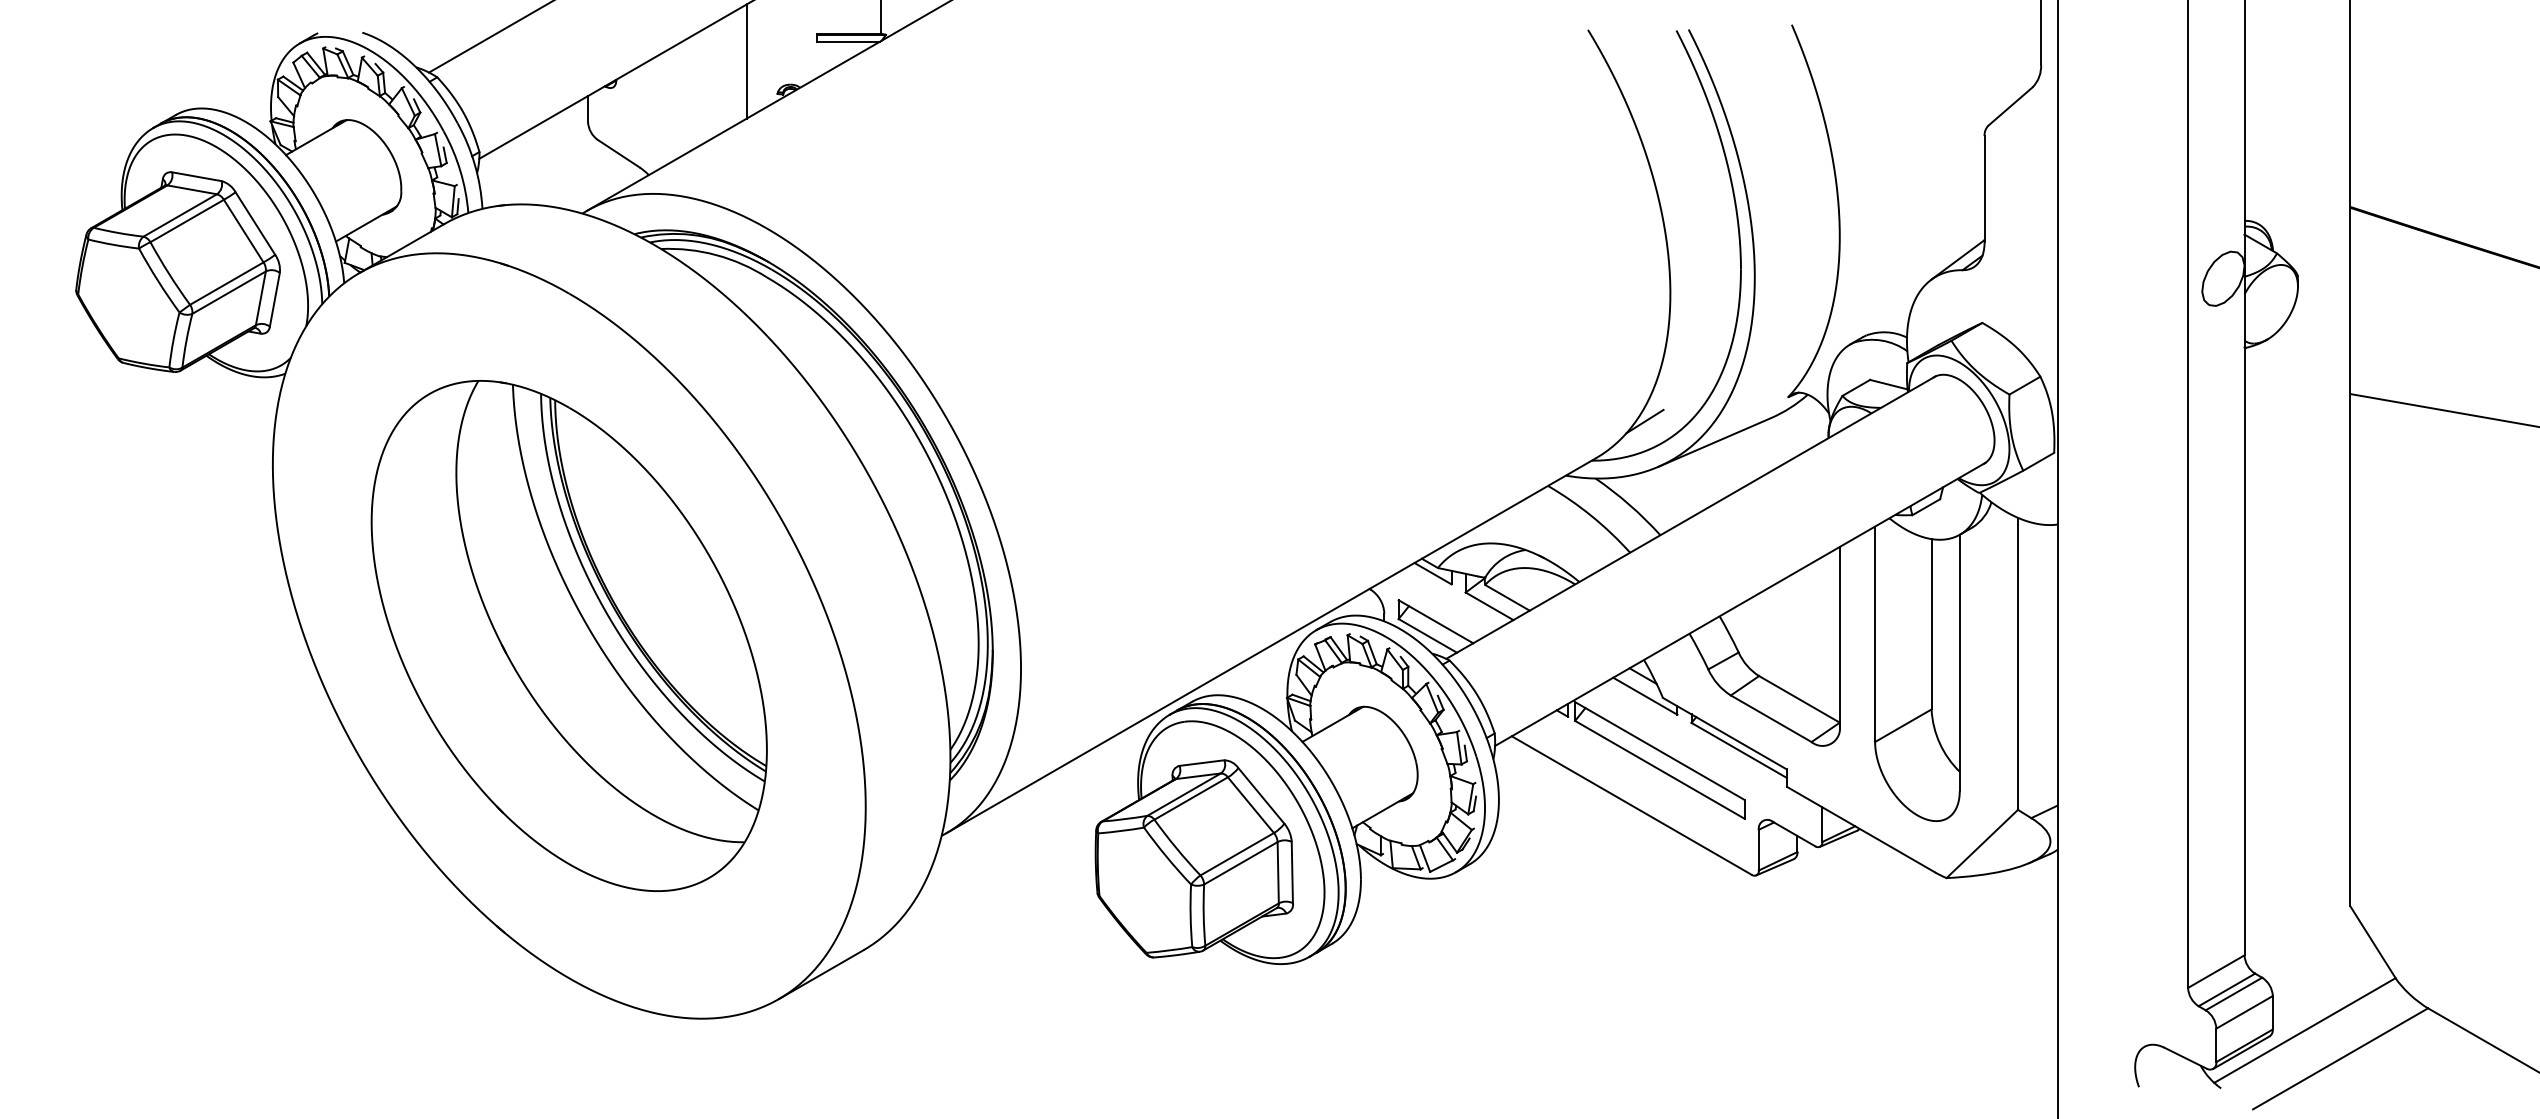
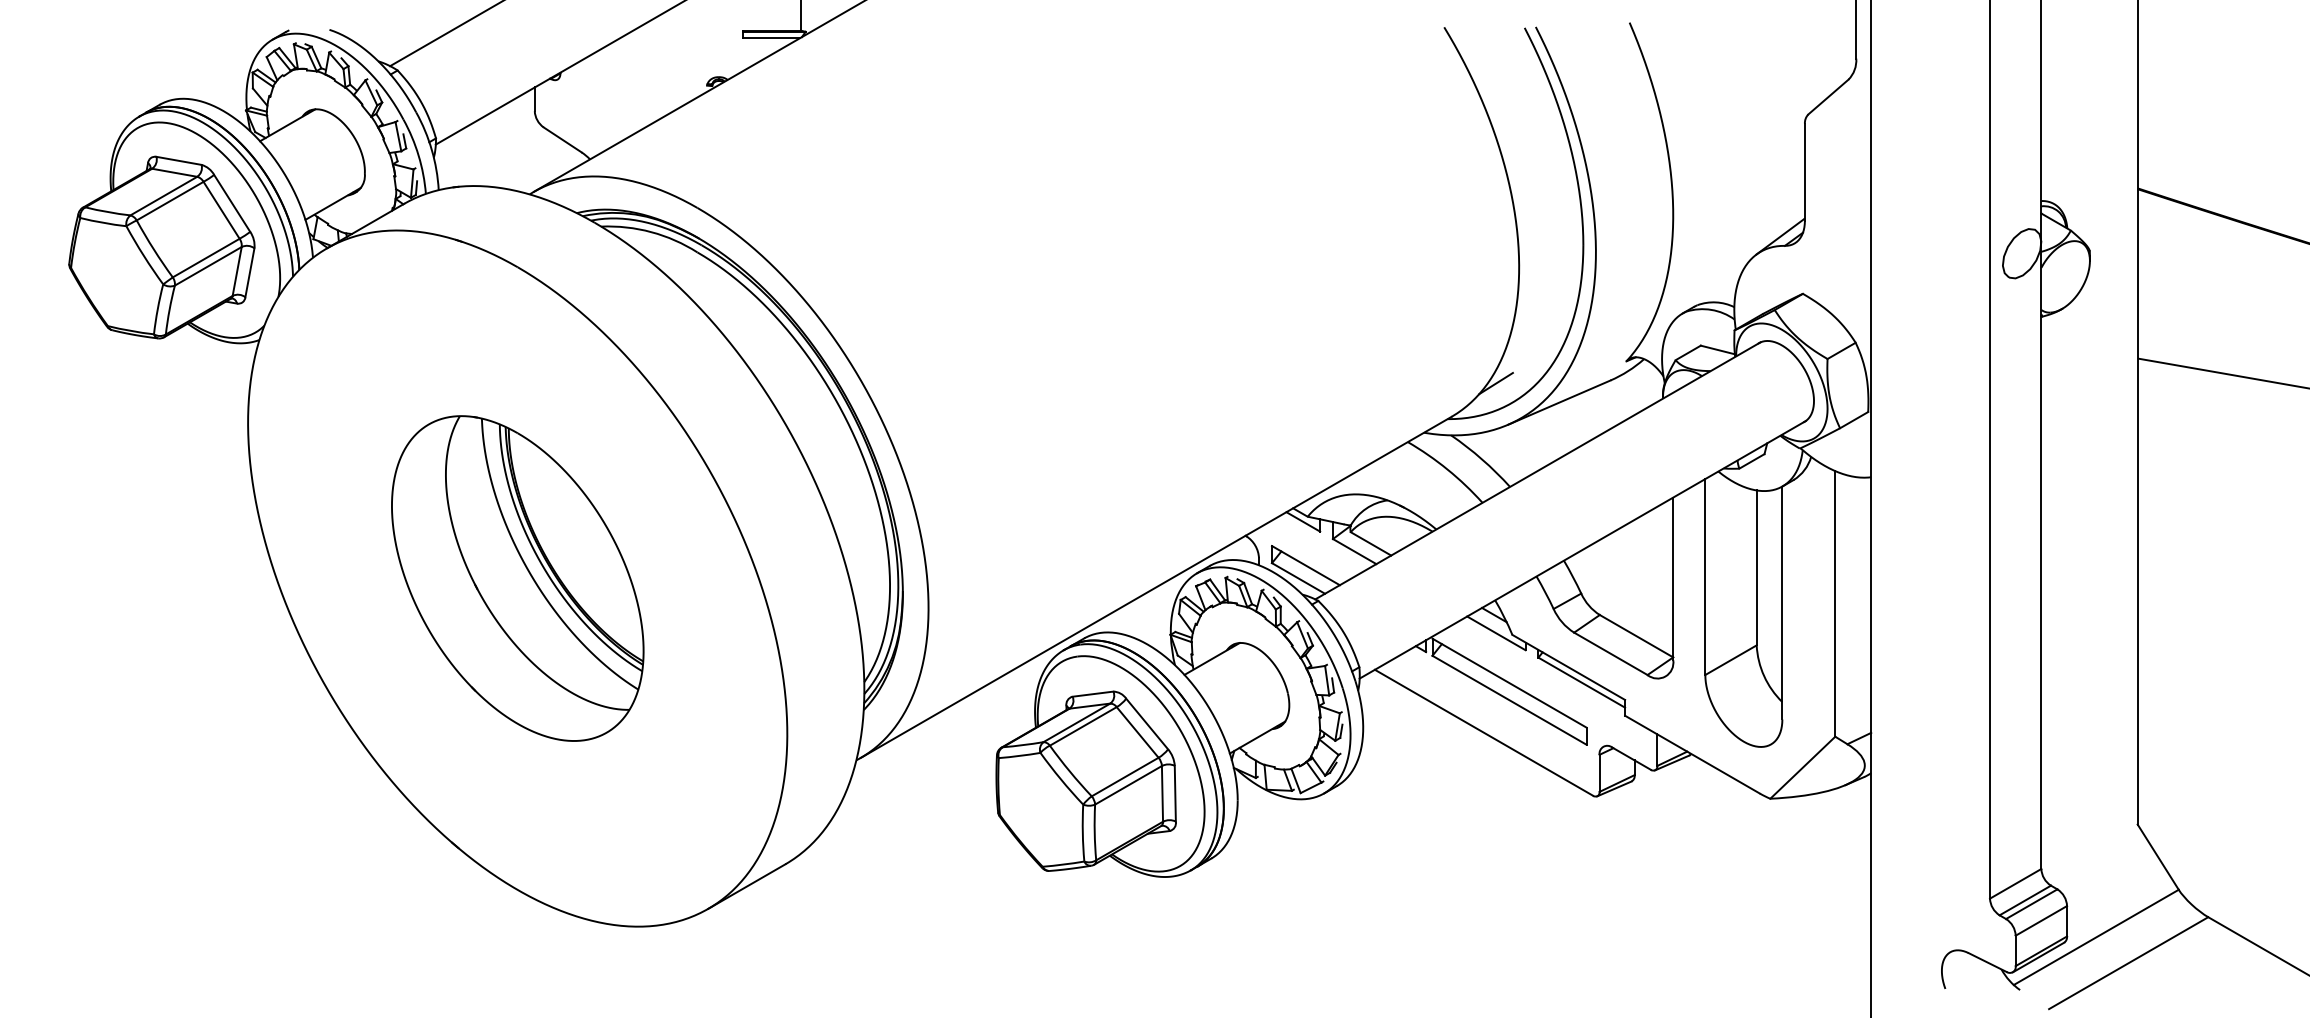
line: (747, 60) -> (679, 55), removed
part: (569, 635) -> (517, 578), size x0.7

